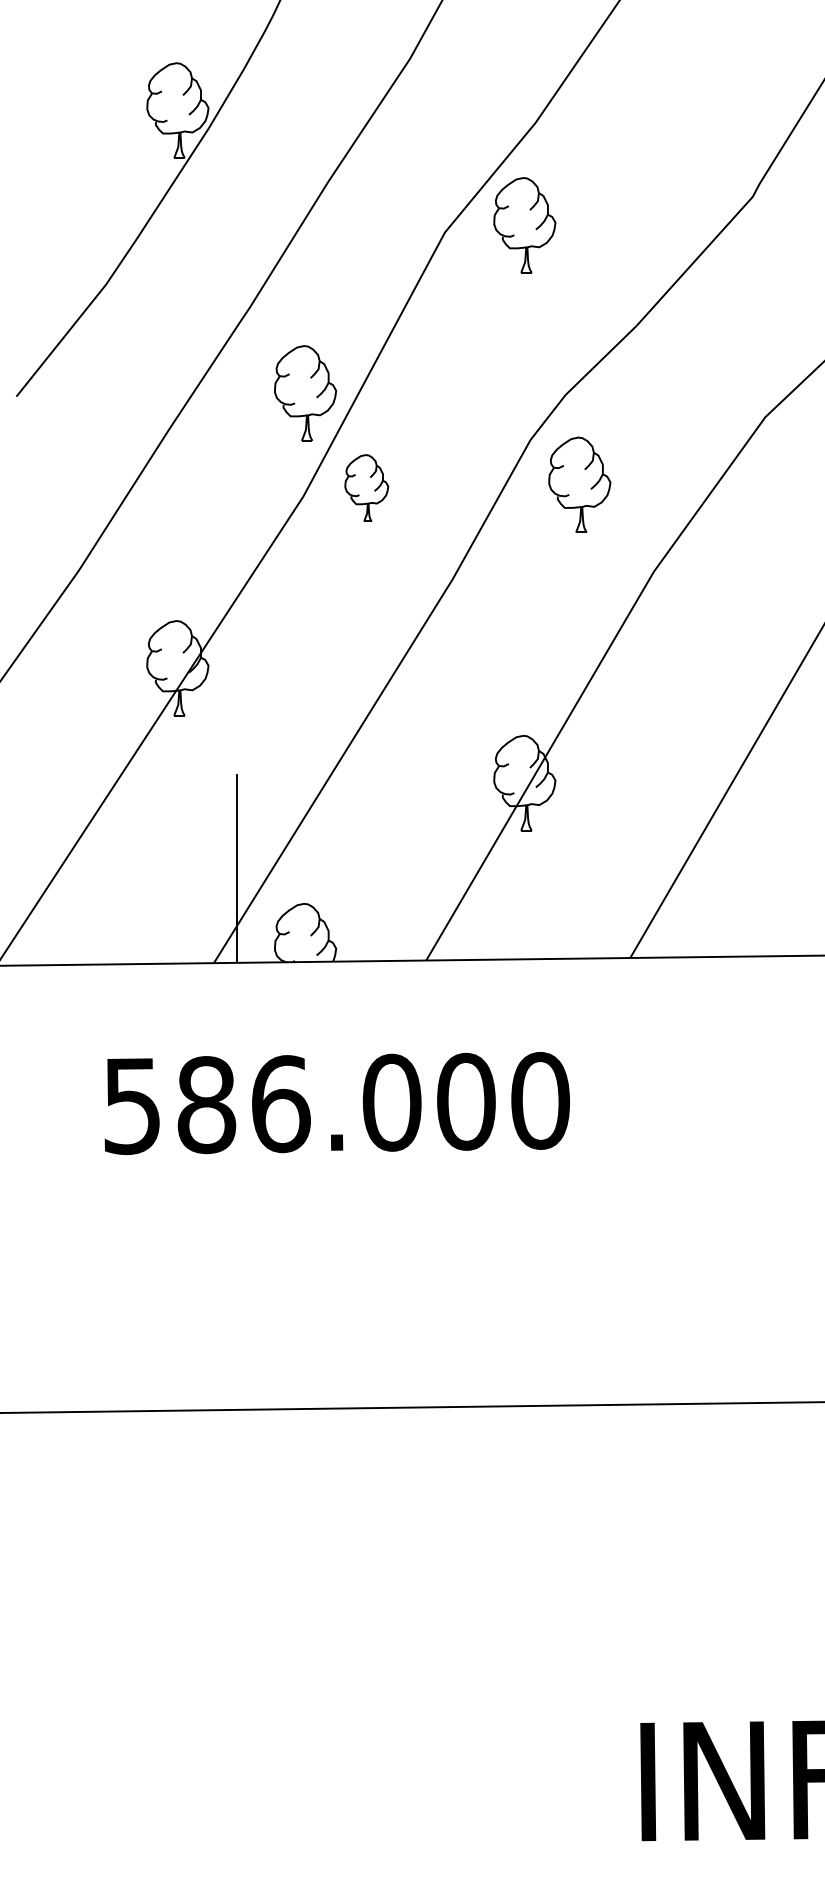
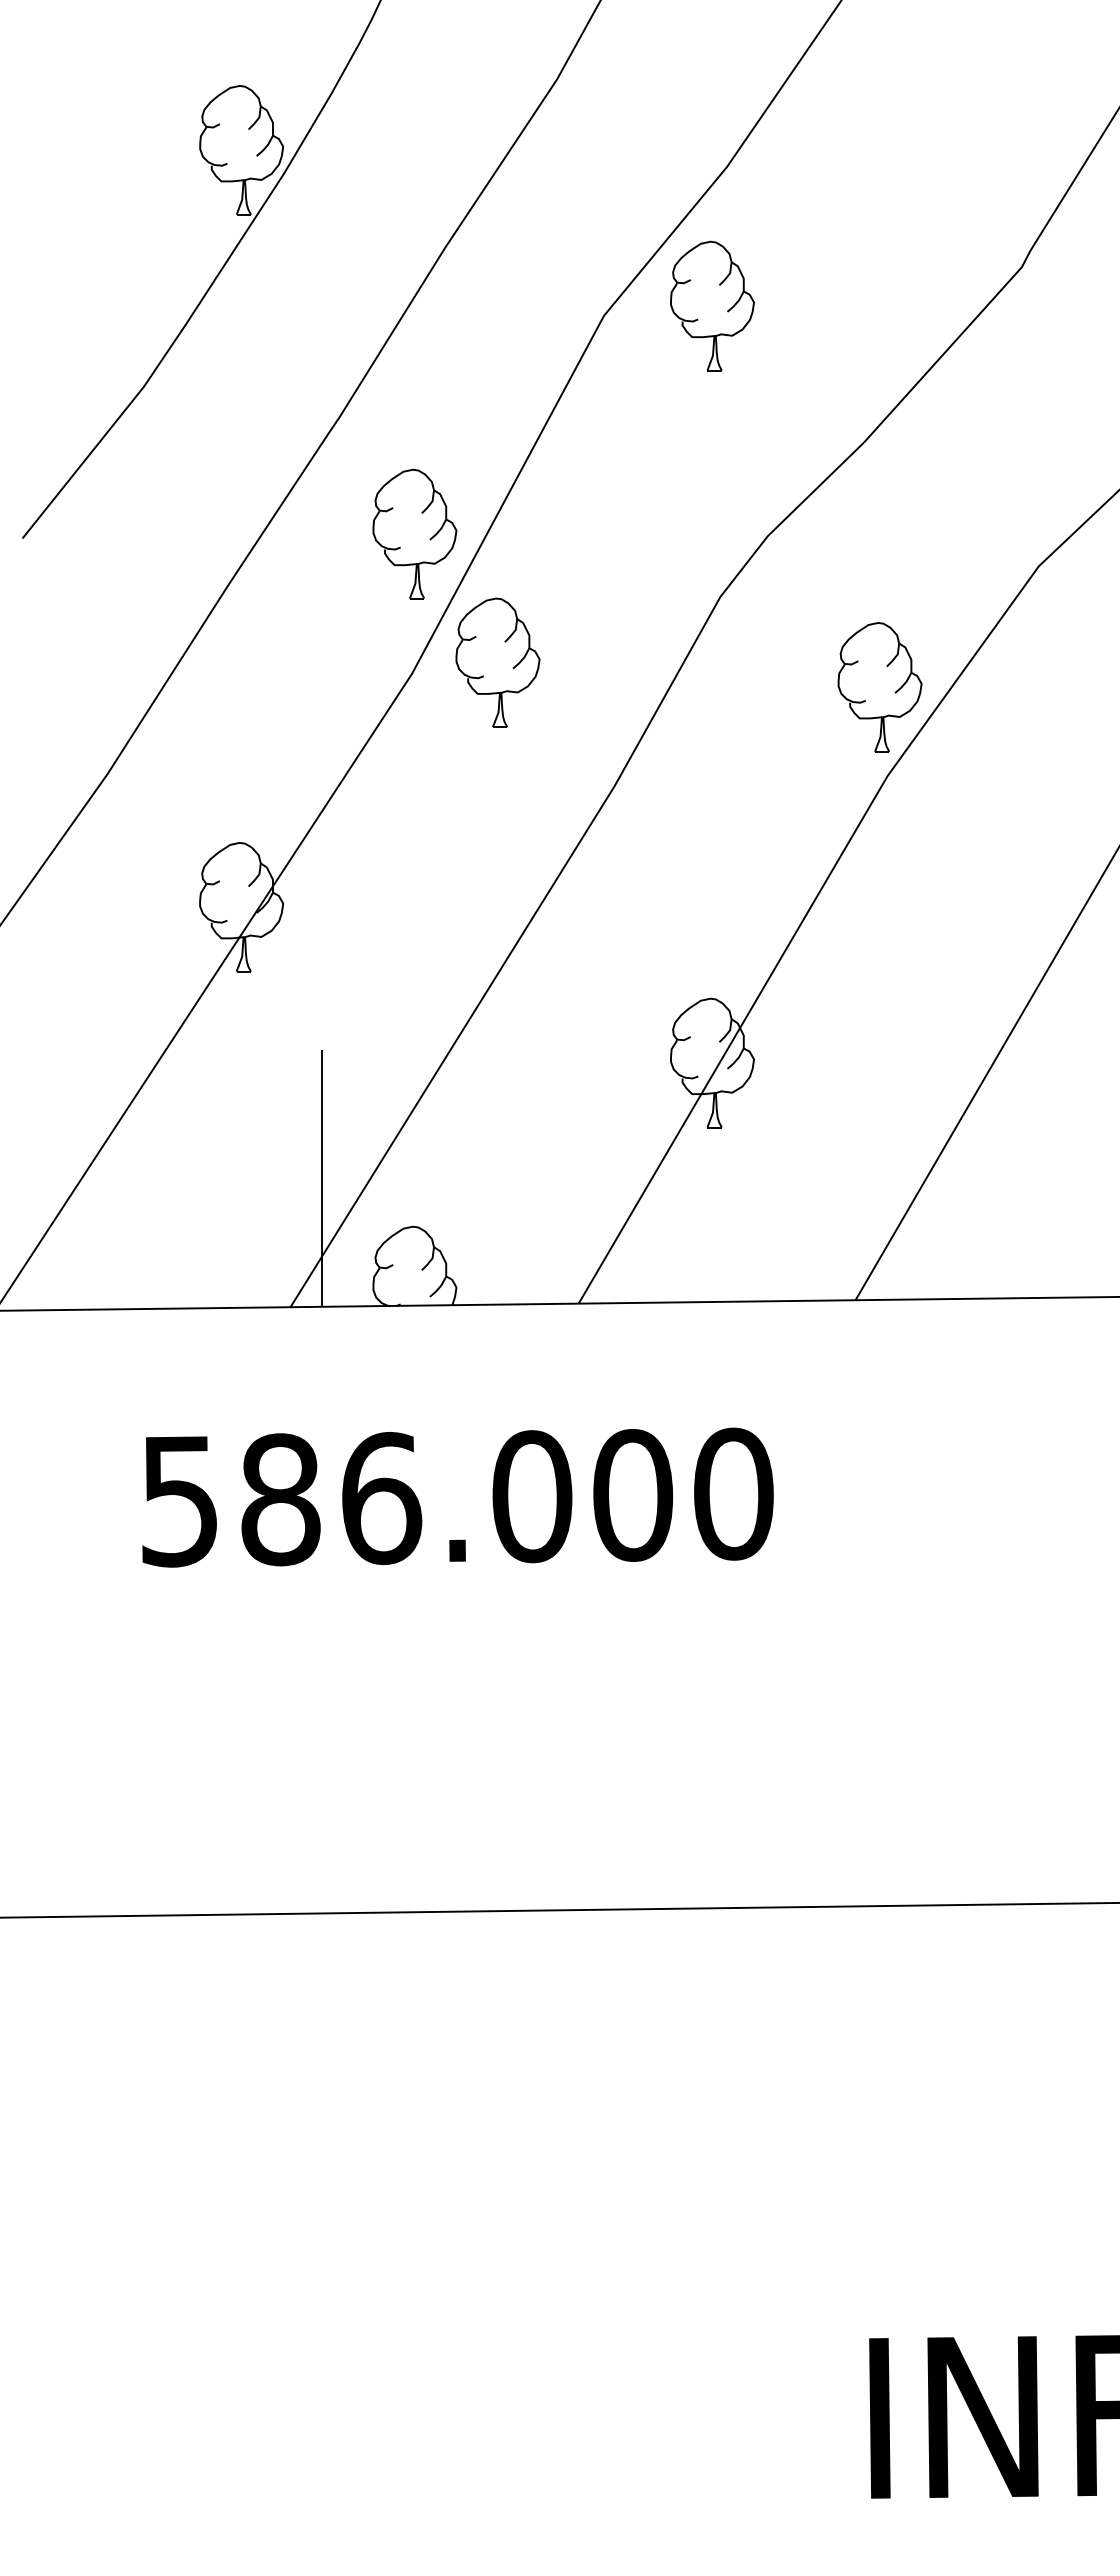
part: (579, 485) -> (879, 687), moved
part: (366, 488) -> (497, 662), size x1.43

